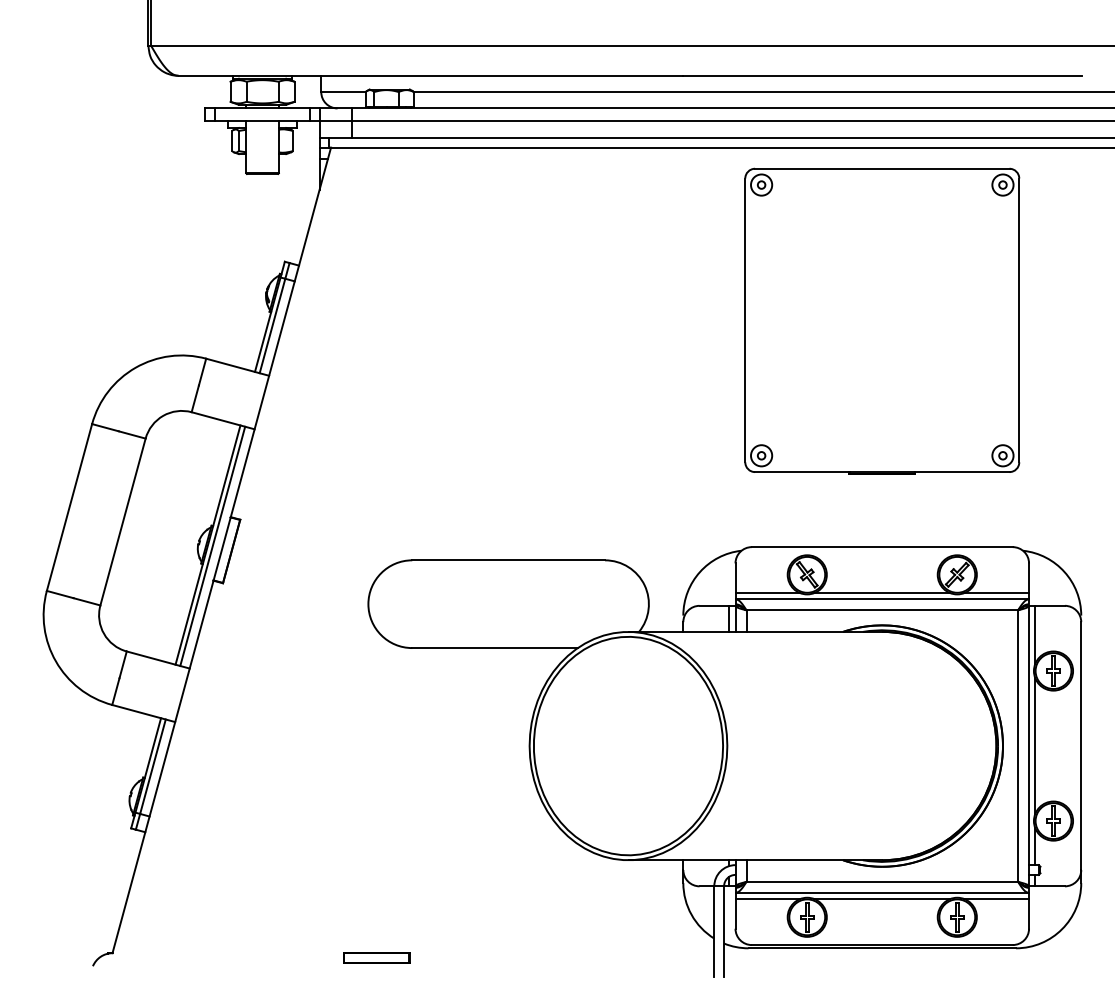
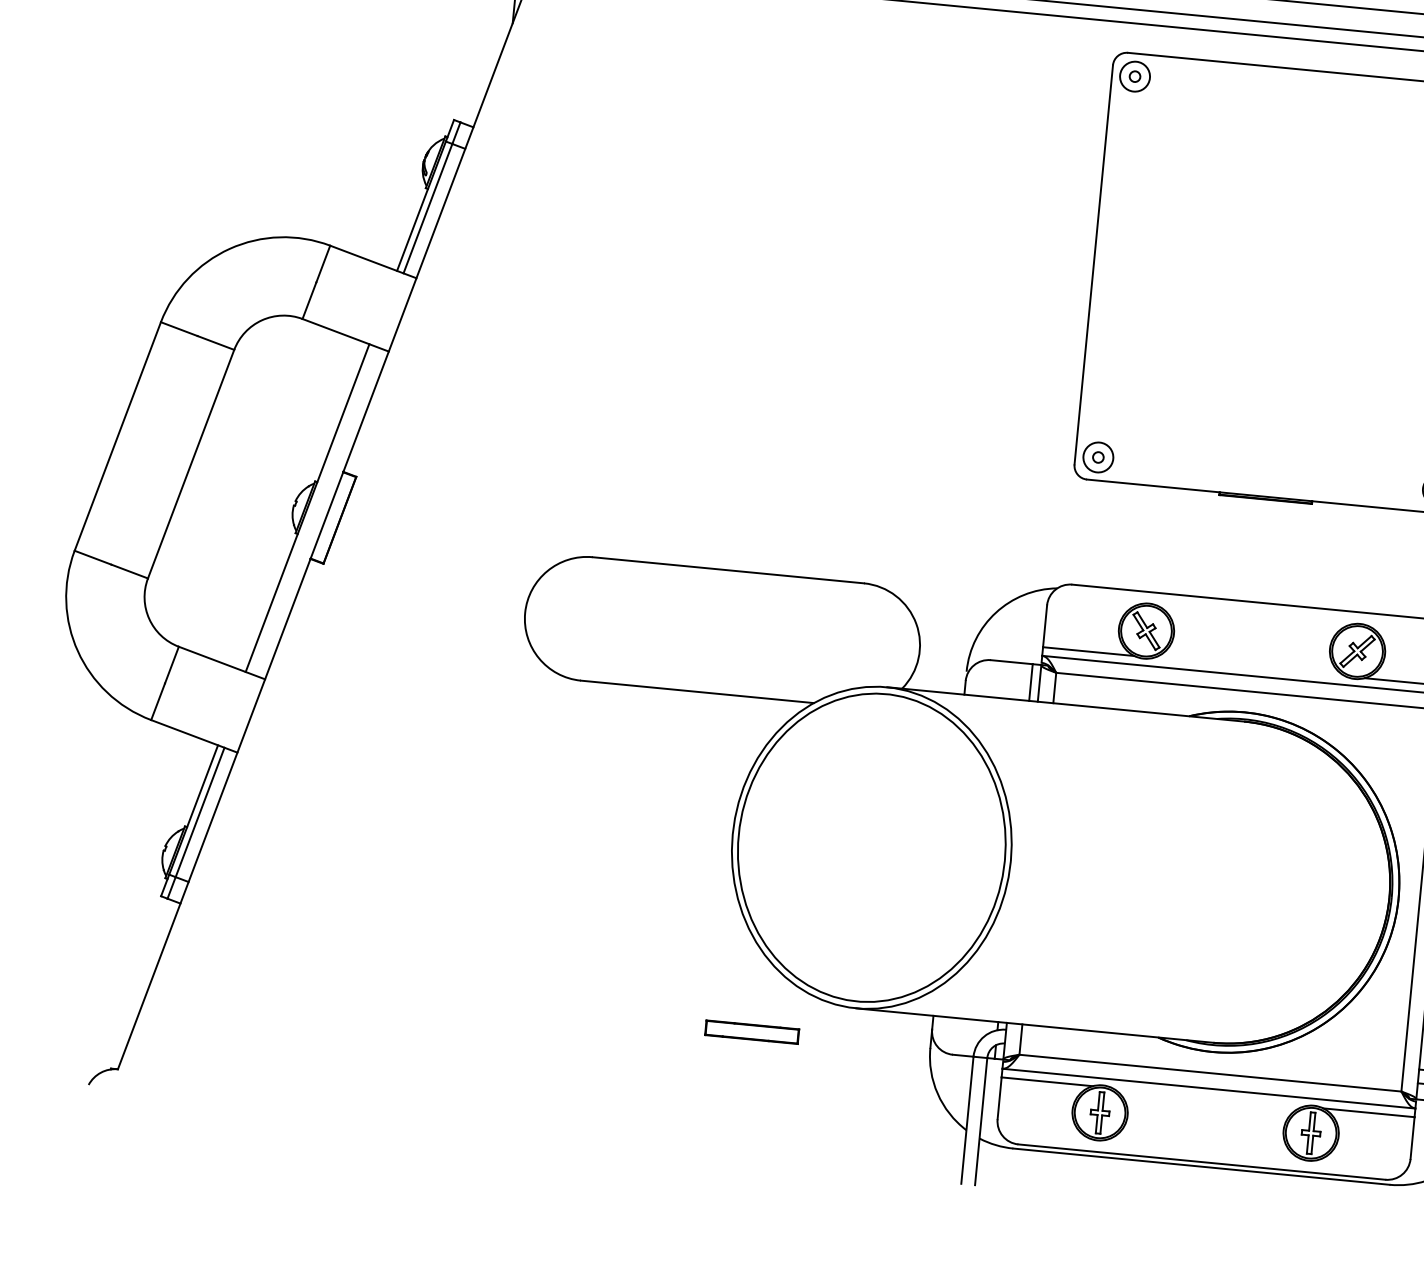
line: (212, 545) -> (313, 509), removed
line: (882, 593) -> (1249, 667), removed
line: (882, 899) -> (1208, 1098), removed
part: (376, 957) -> (751, 1031), moved

